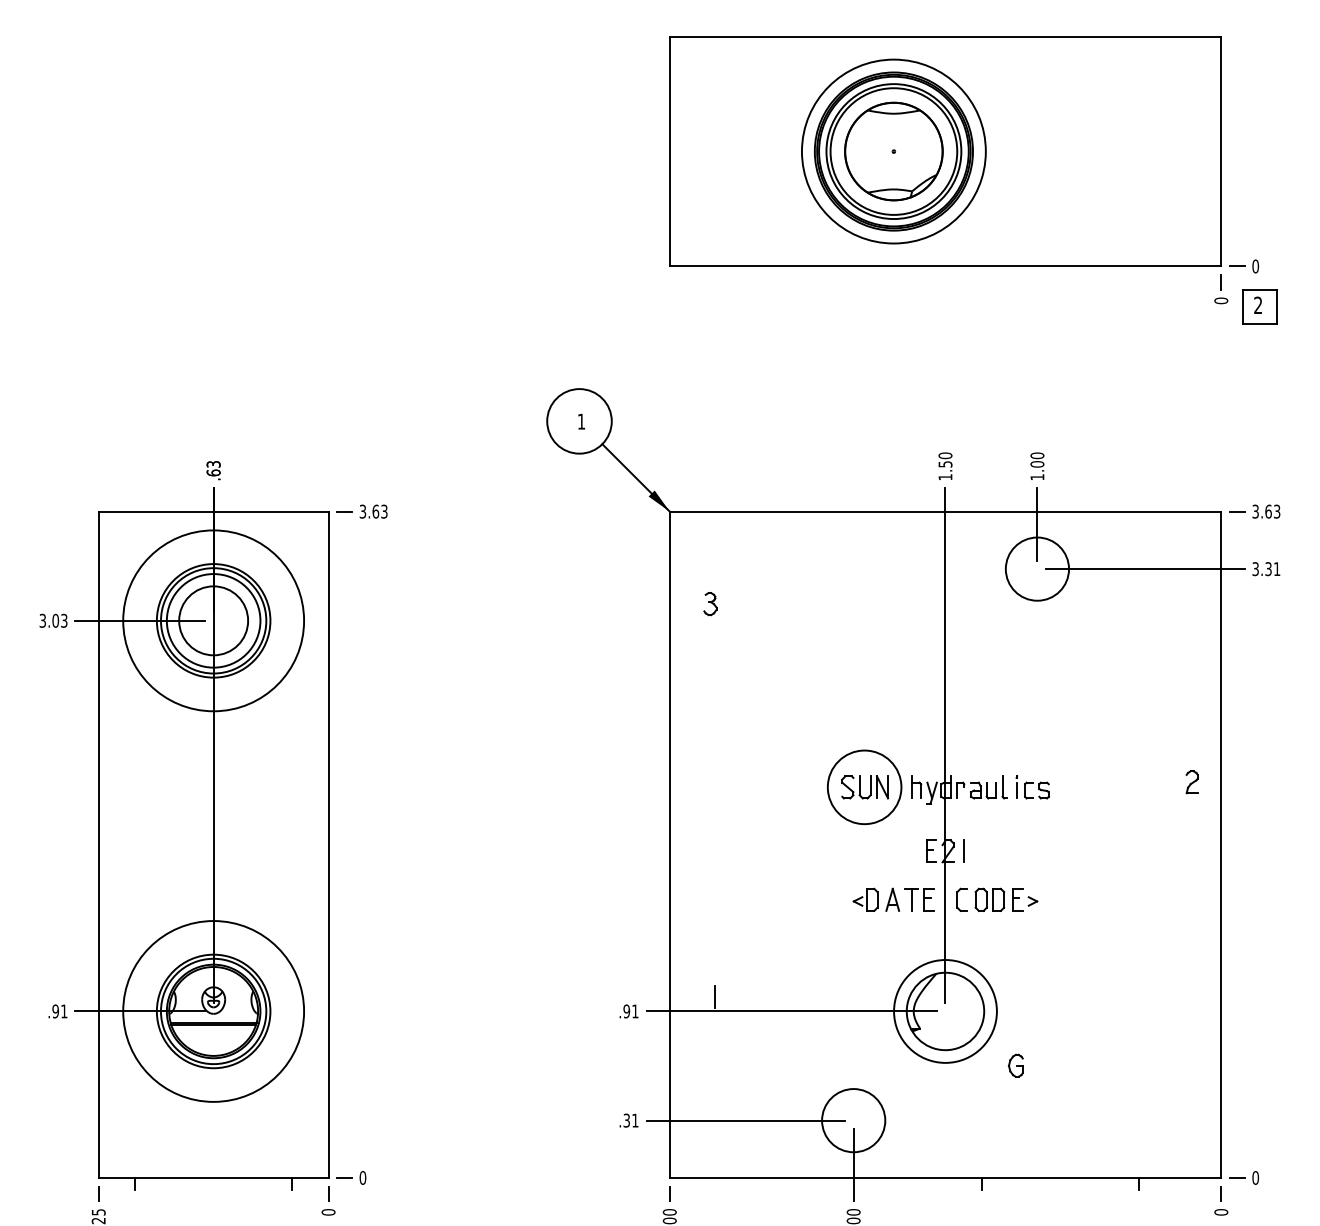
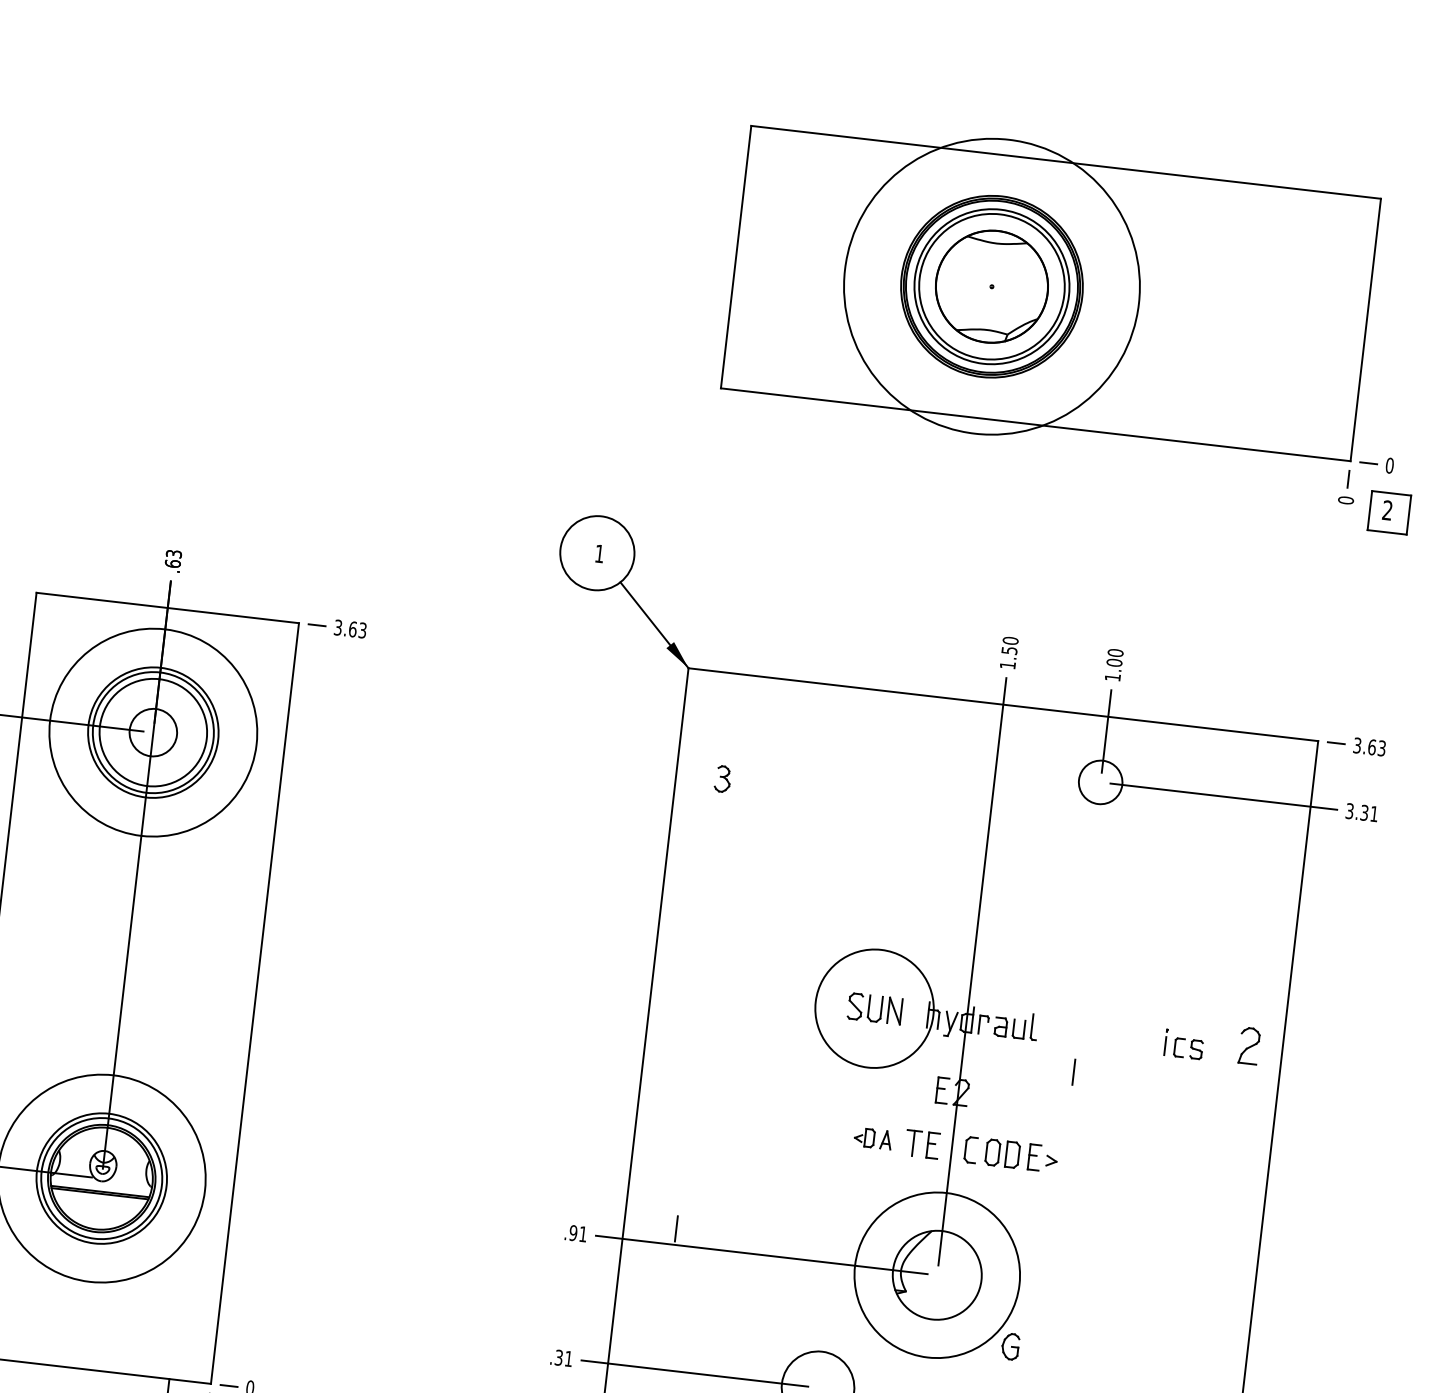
circle: (893, 151) -> (991, 286), size x1.4
circle: (1037, 568) -> (1100, 781), size x0.6
circle: (213, 620) -> (153, 732), size x0.6
part: (1191, 782) -> (1248, 1046), size x1.4
circle: (864, 787) -> (874, 1008), size x1.4
part: (1032, 787) -> (1183, 1044), moved
line: (963, 850) -> (1073, 1071), moved
part: (876, 899) -> (873, 1138), size x0.7
circle: (945, 1011) -> (937, 1275), size x1.4

